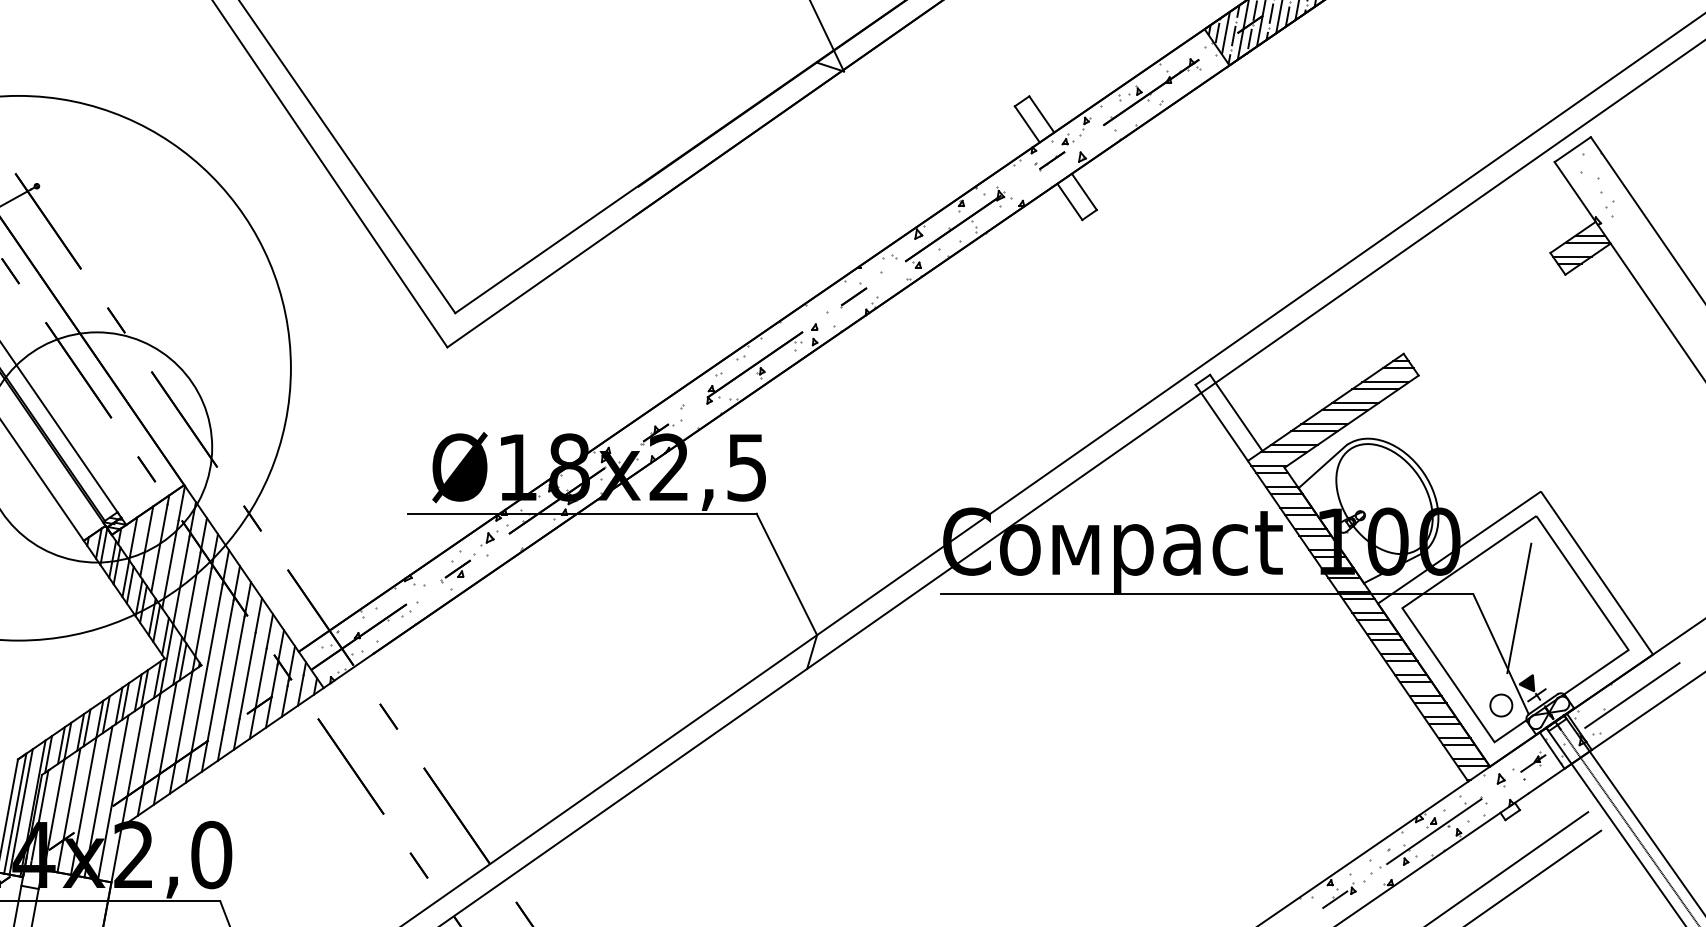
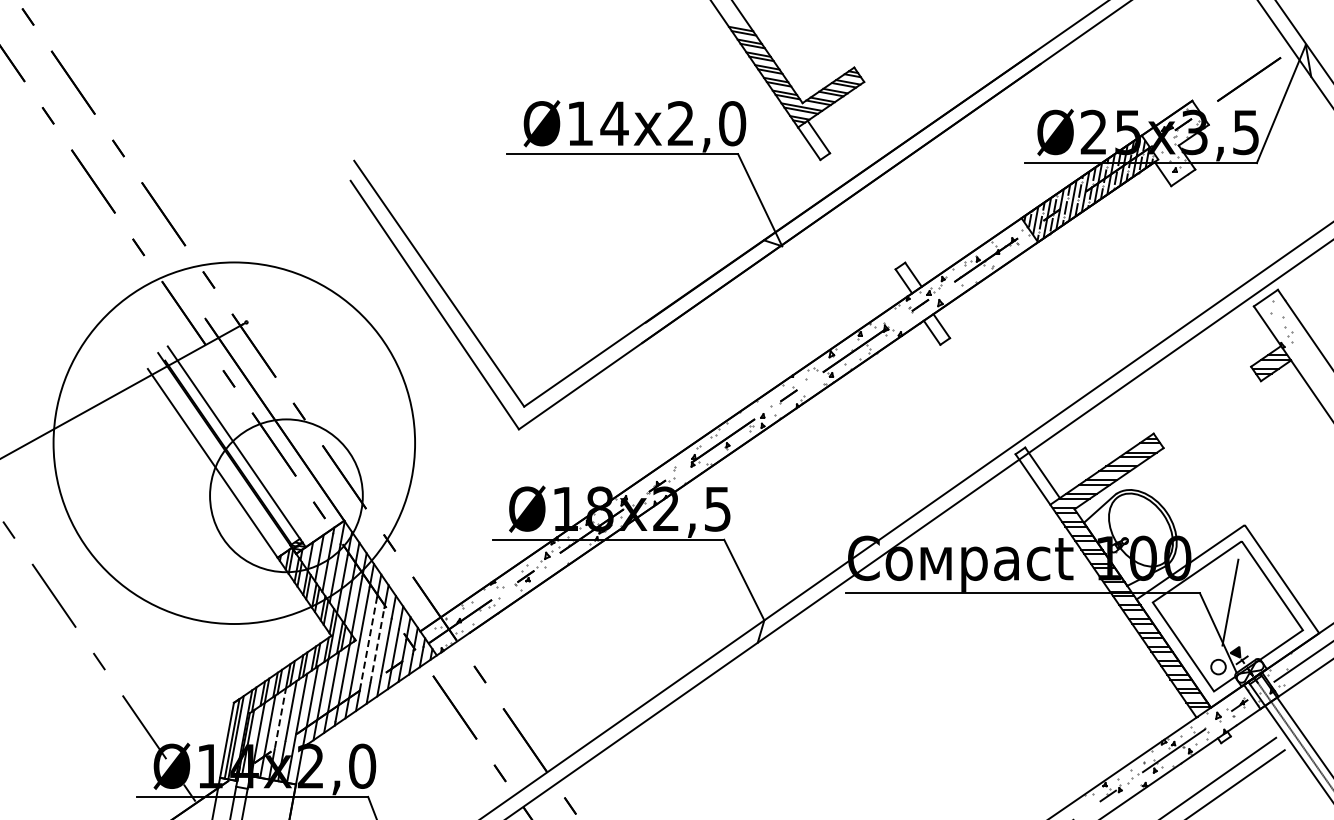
line: (220, 669) -> (368, 643), solid -> dashed
line: (234, 672) -> (377, 645), solid -> dashed
line: (88, 781) -> (280, 717), solid -> dashed

